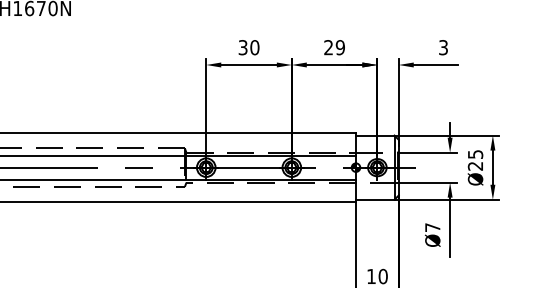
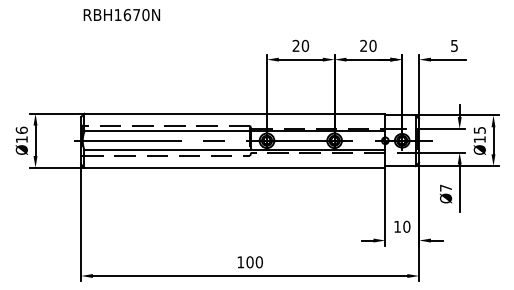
text: (242, 47) -> (295, 45), 30 -> 20
text: (339, 47) -> (372, 45), 29 -> 20
text: (443, 47) -> (454, 45), 3 -> 5
text: (475, 166) -> (479, 139), Ø25 -> Ø15

